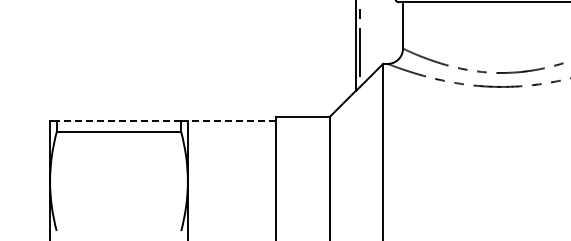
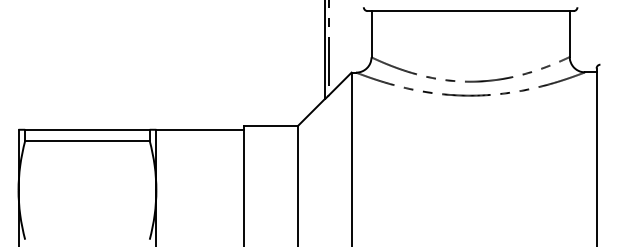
line: (118, 120) -> (86, 129), dashed -> solid
line: (231, 120) -> (199, 129), dashed -> solid

